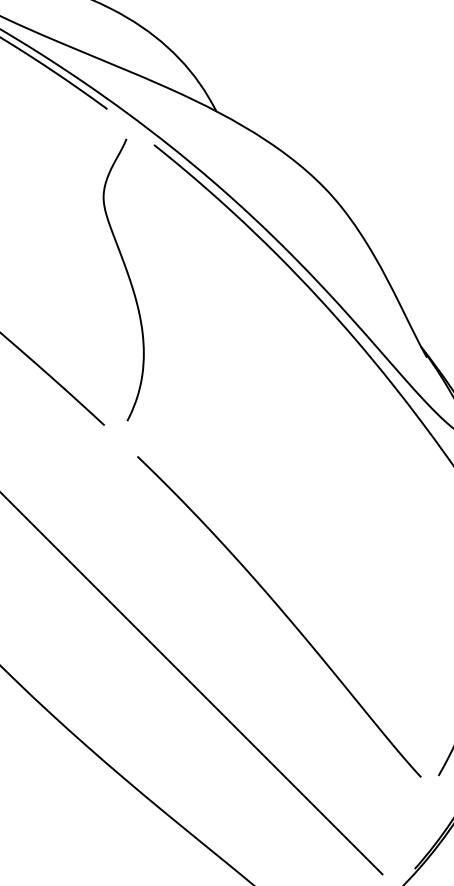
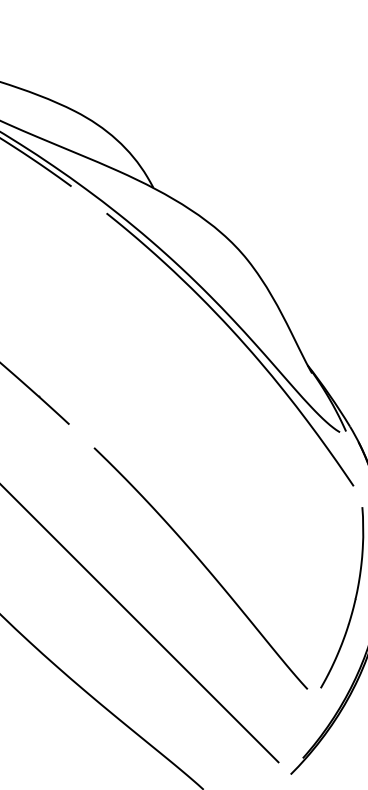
curve: (127, 276) -> (86, 312), removed

